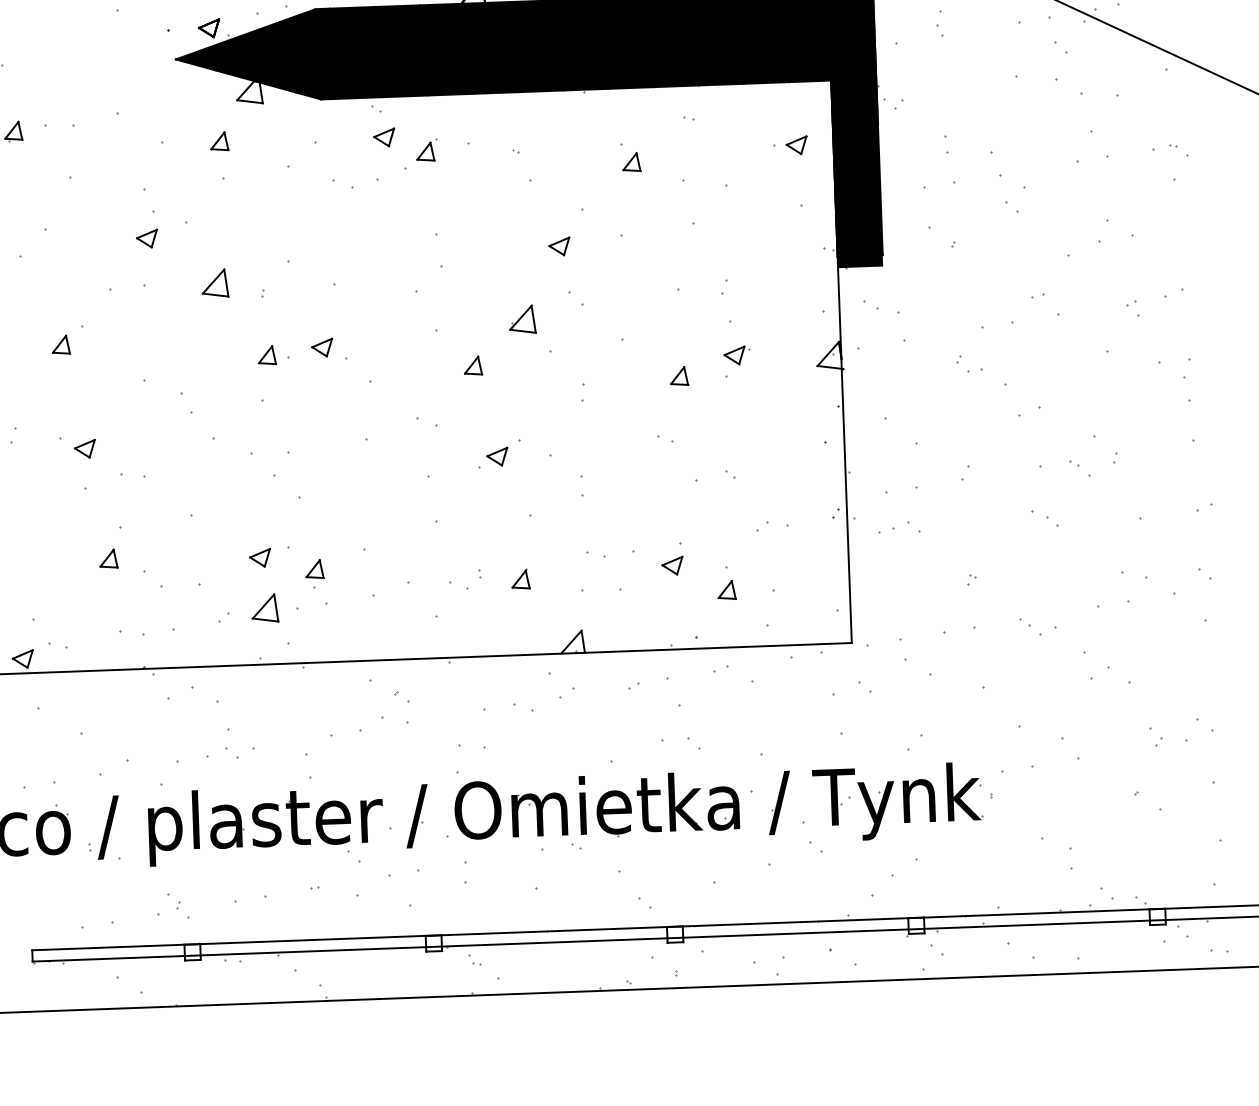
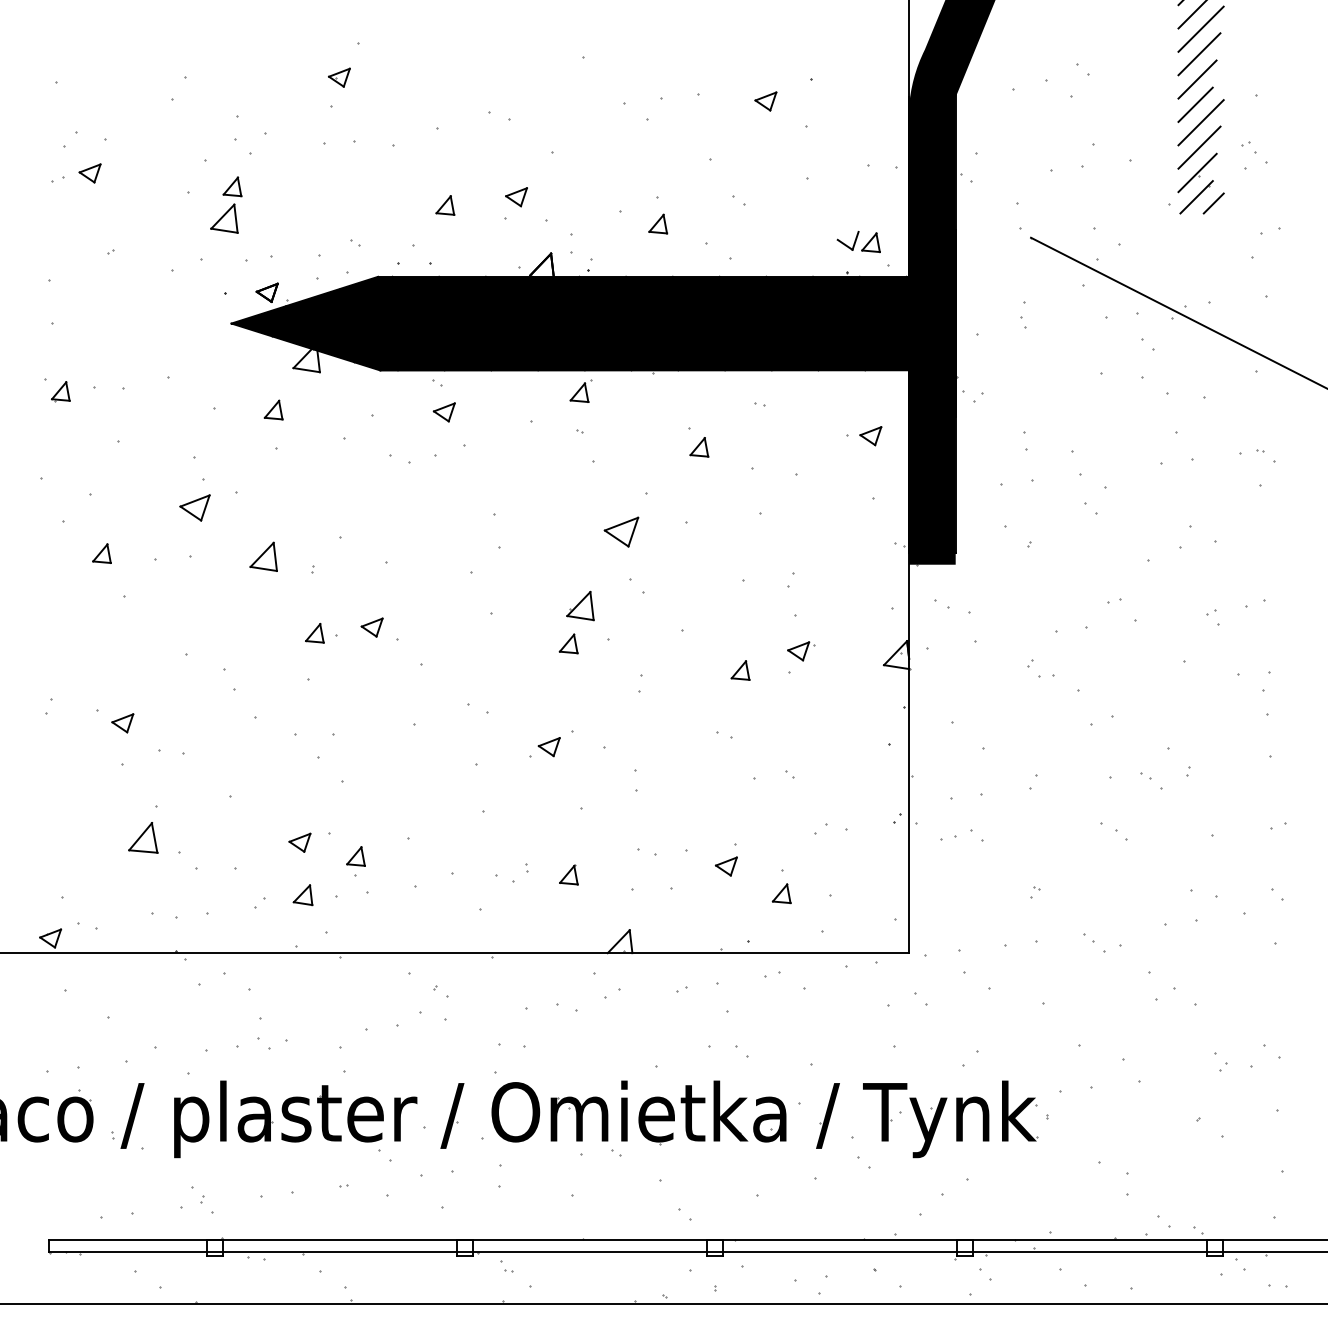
part: (426, 149) -> (580, 390), moved
part: (146, 239) -> (194, 508), size x1.4
part: (559, 246) -> (621, 531), size x1.6
part: (60, 344) -> (101, 553), moved
part: (473, 365) -> (568, 643), moved
part: (108, 558) -> (142, 837), size x1.6
part: (264, 608) -> (302, 895), size x0.7

